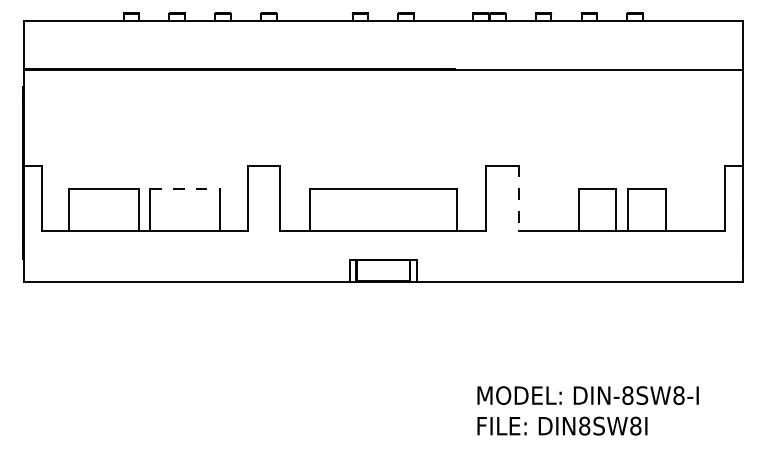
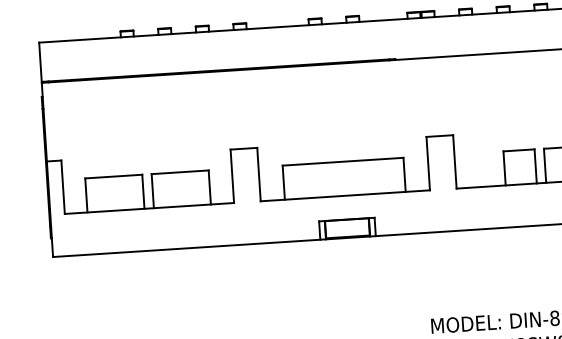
line: (184, 189) -> (179, 172), dashed -> solid
line: (518, 198) -> (454, 162), dashed -> solid

